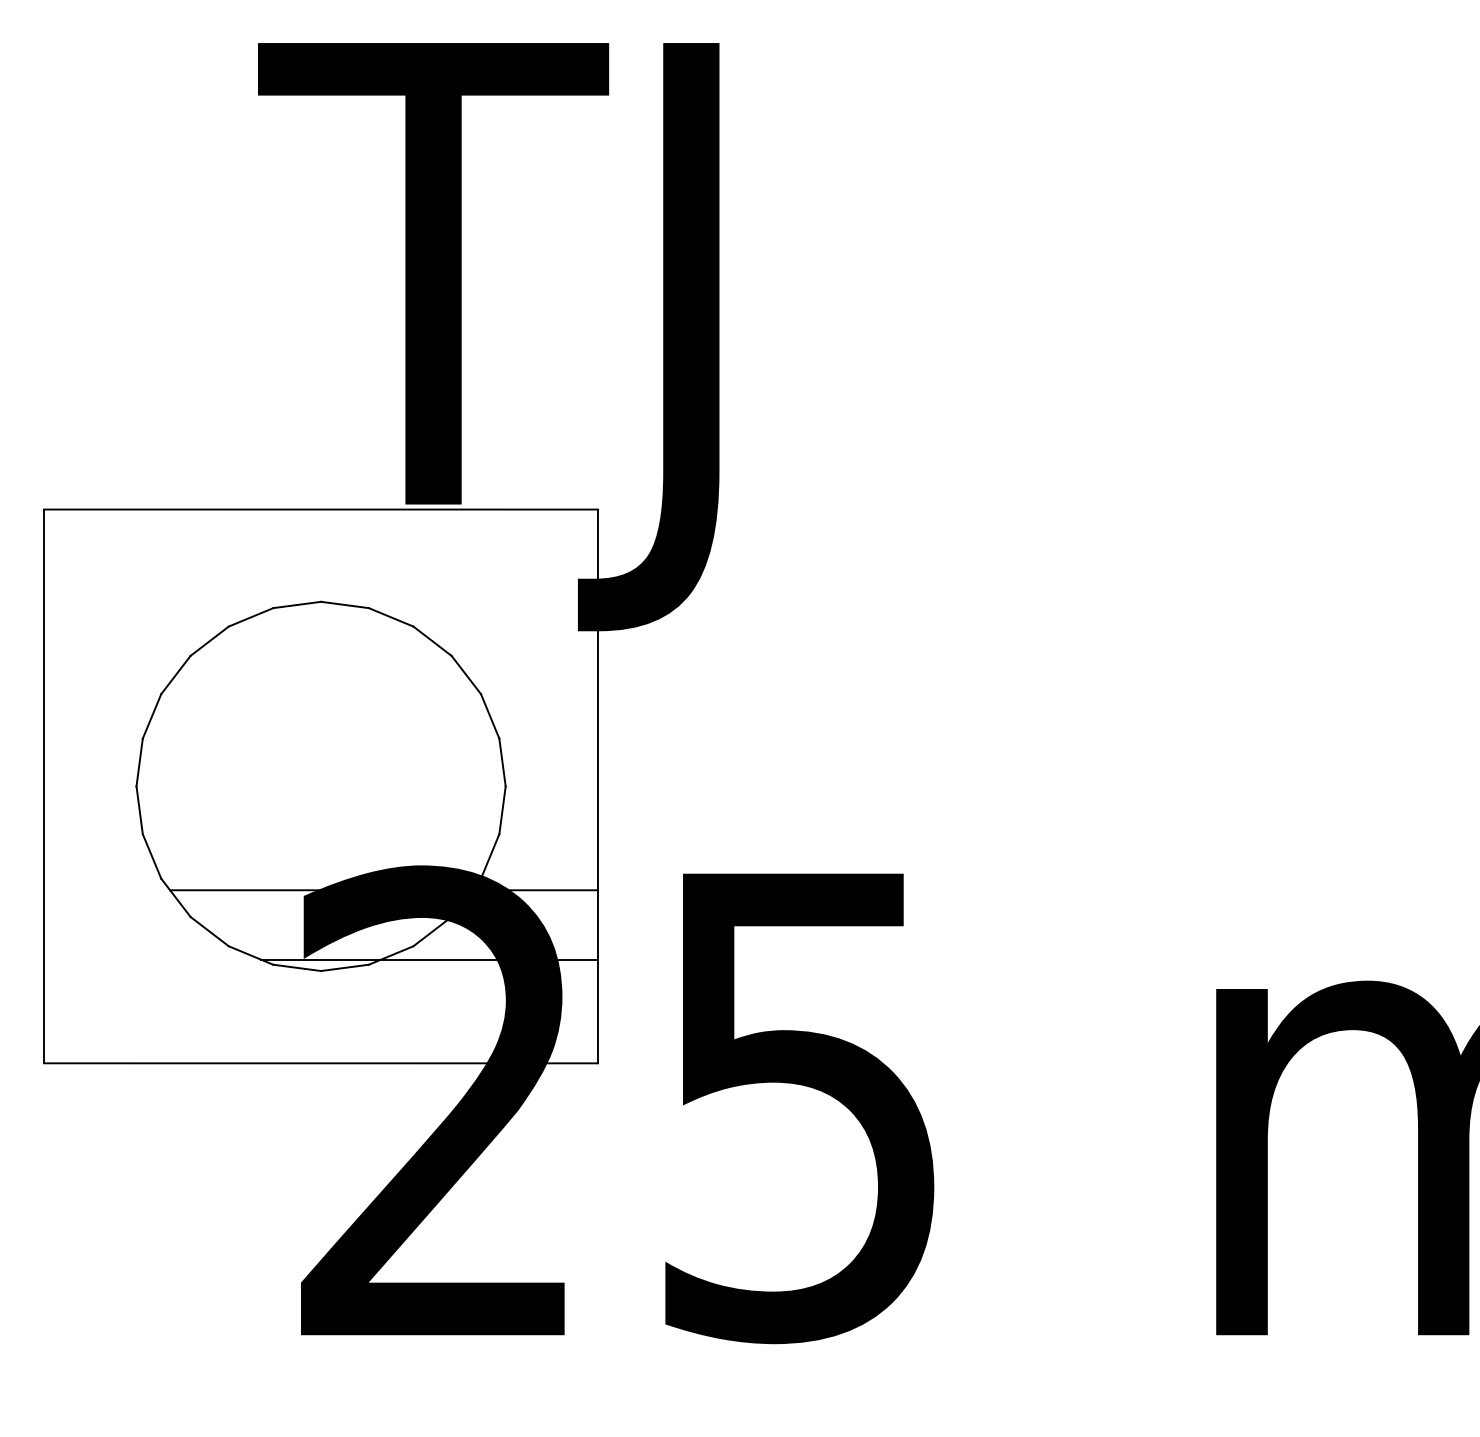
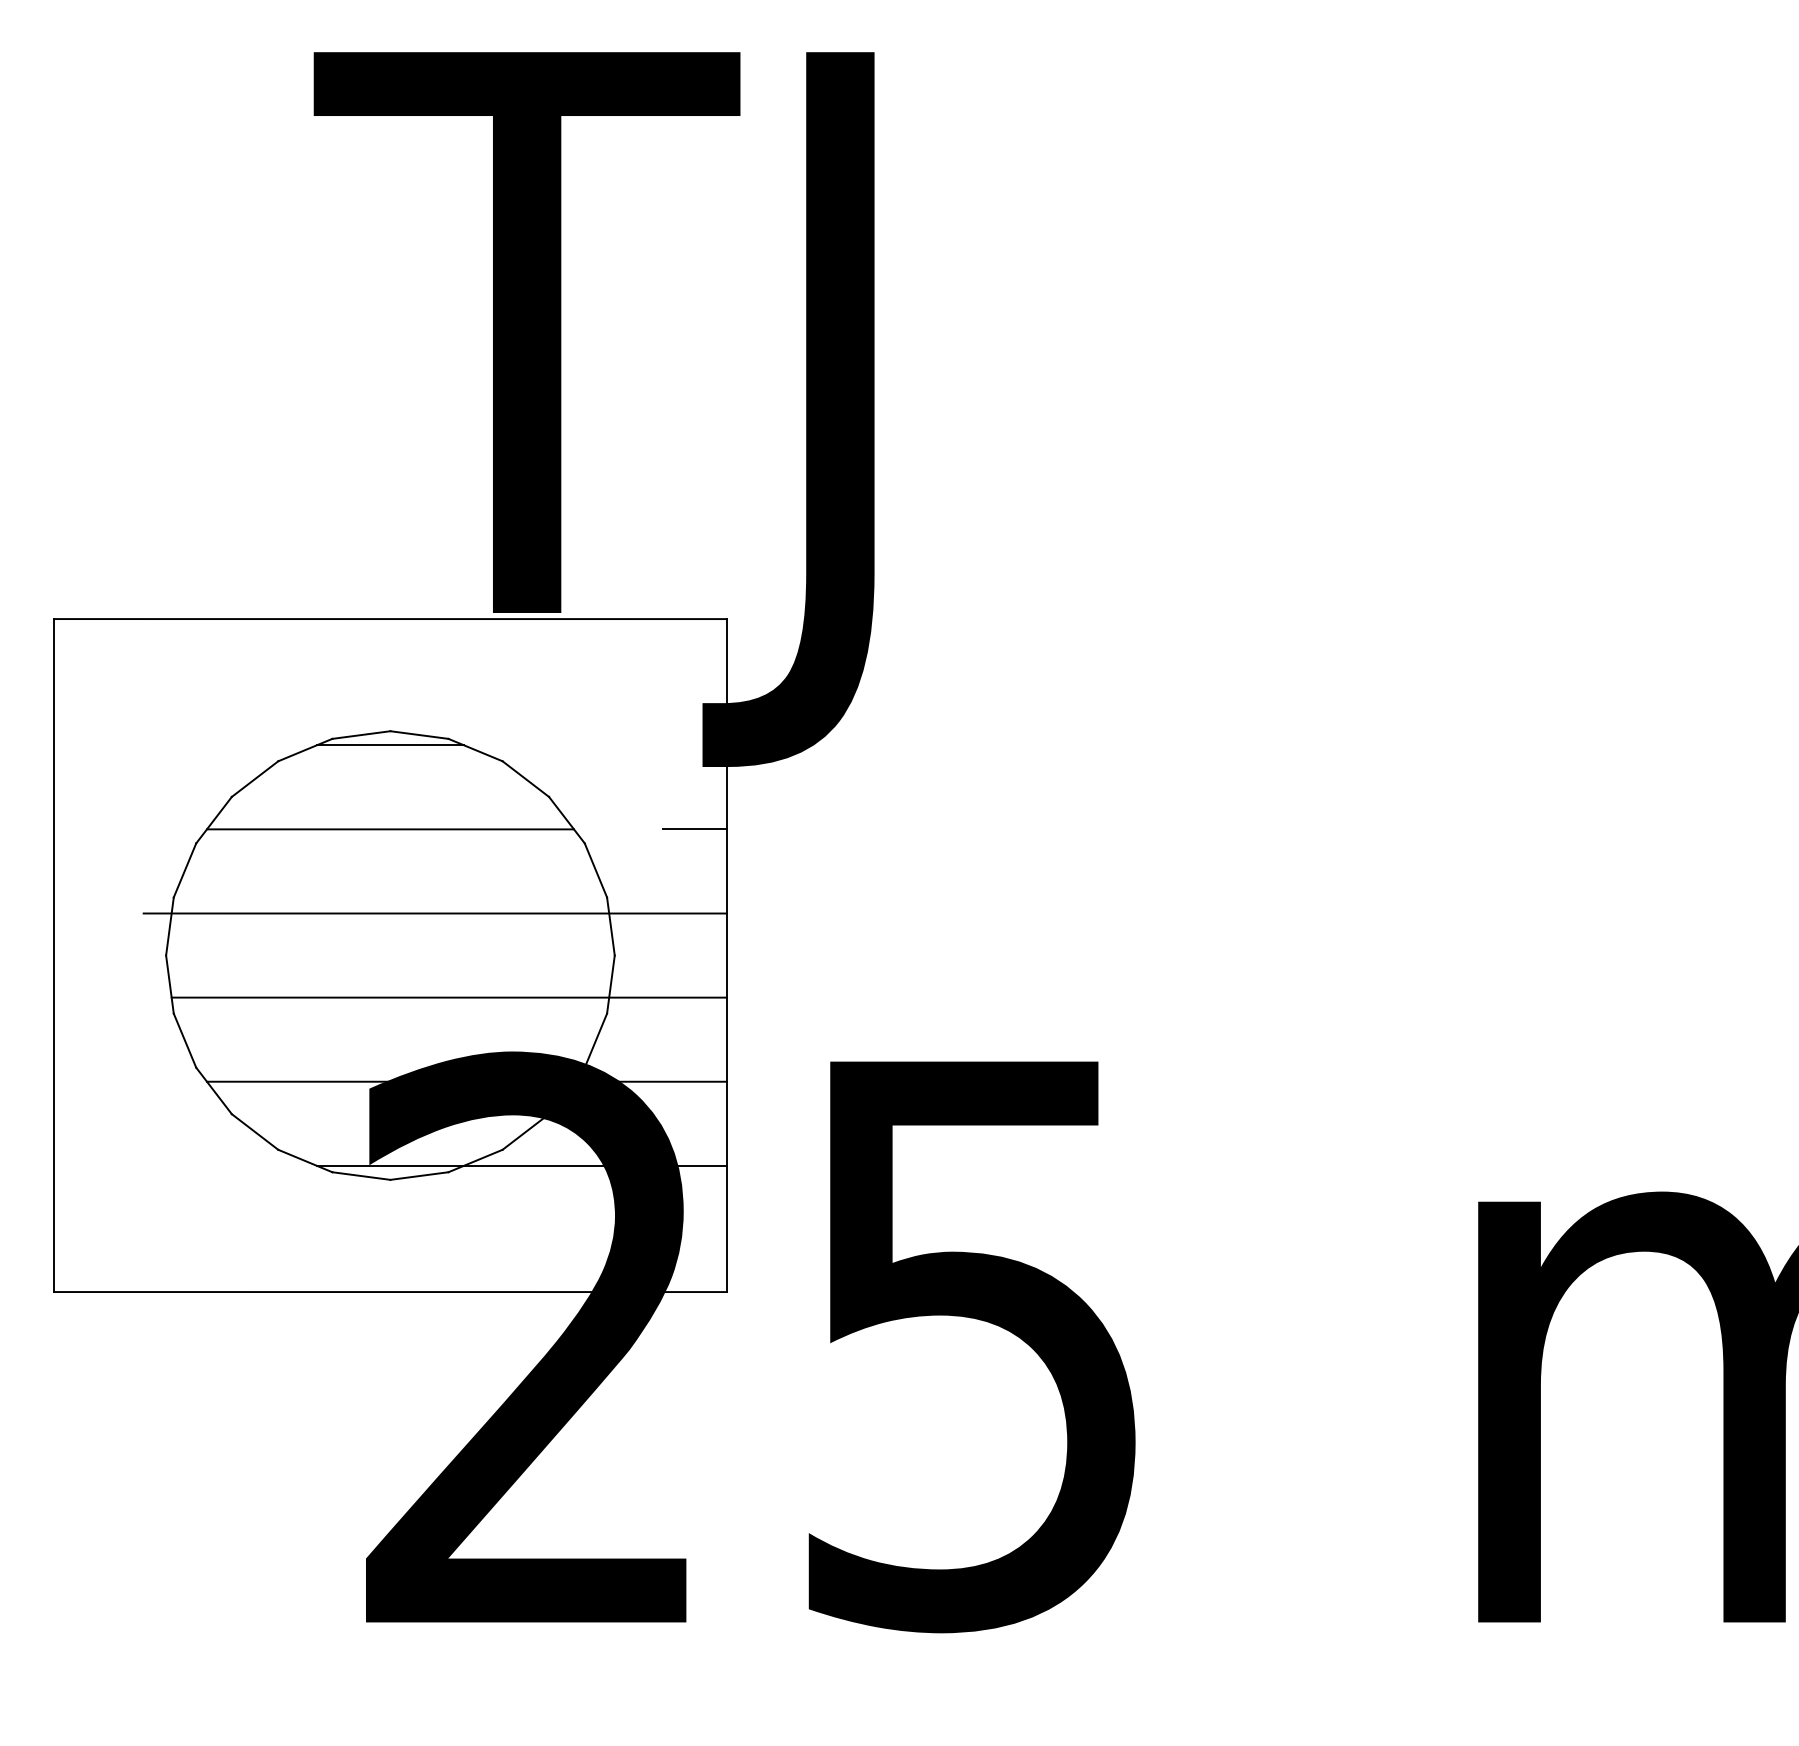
line: (320, 613) -> (389, 745), added
line: (321, 682) -> (390, 829), added
line: (571, 682) -> (694, 829), added
line: (357, 751) -> (434, 913), added
line: (368, 820) -> (448, 997), added

